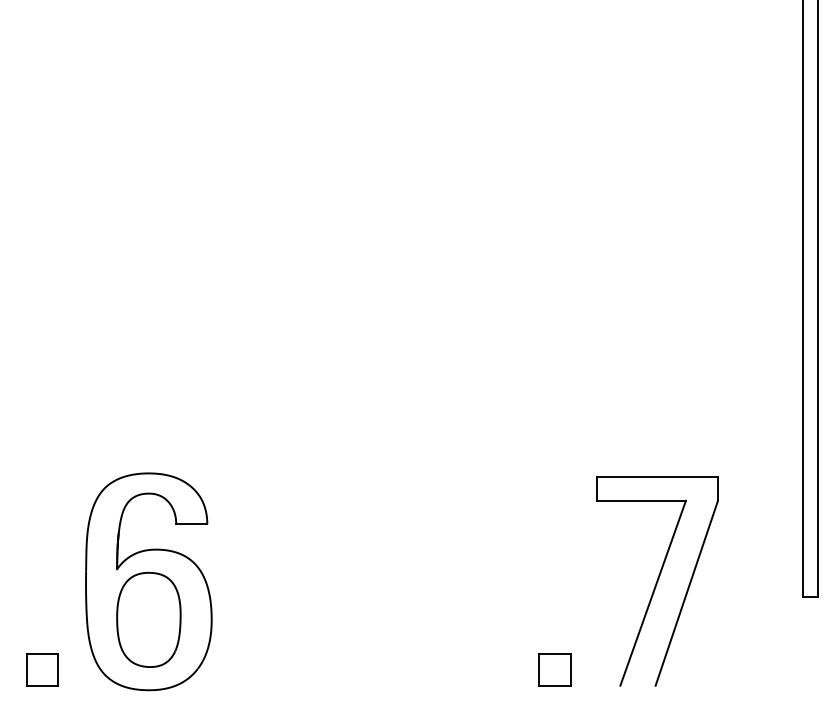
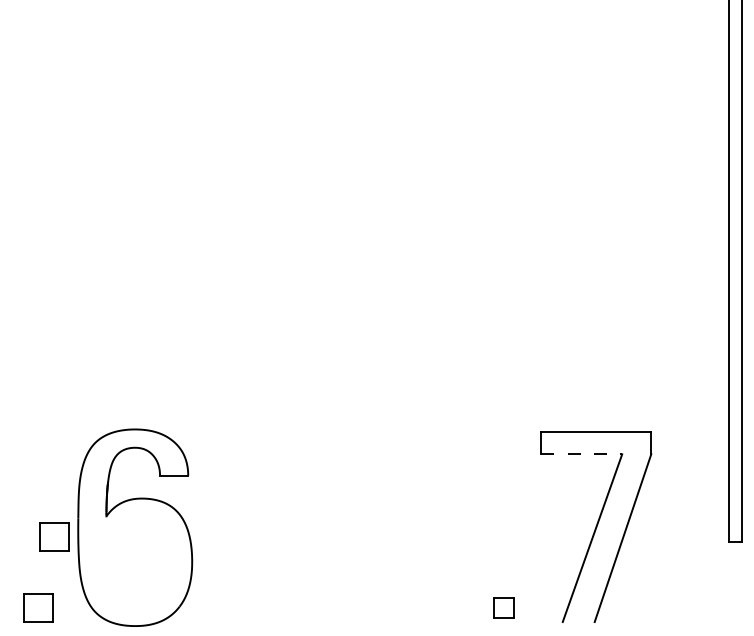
line: (642, 501) -> (582, 454), solid -> dashed
part: (59, 591) -> (54, 536), added
part: (148, 619) -> (134, 561), removed
part: (555, 669) -> (503, 607), size x0.7

